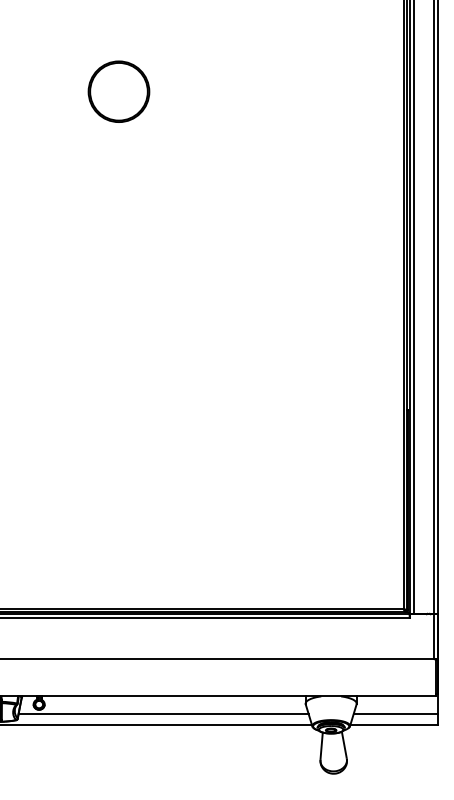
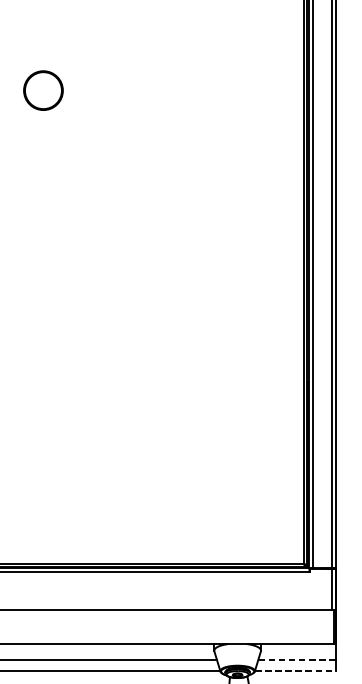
part: (118, 91) -> (43, 90), size x0.7
line: (395, 714) -> (296, 660), solid -> dashed
line: (394, 725) -> (295, 670), solid -> dashed

